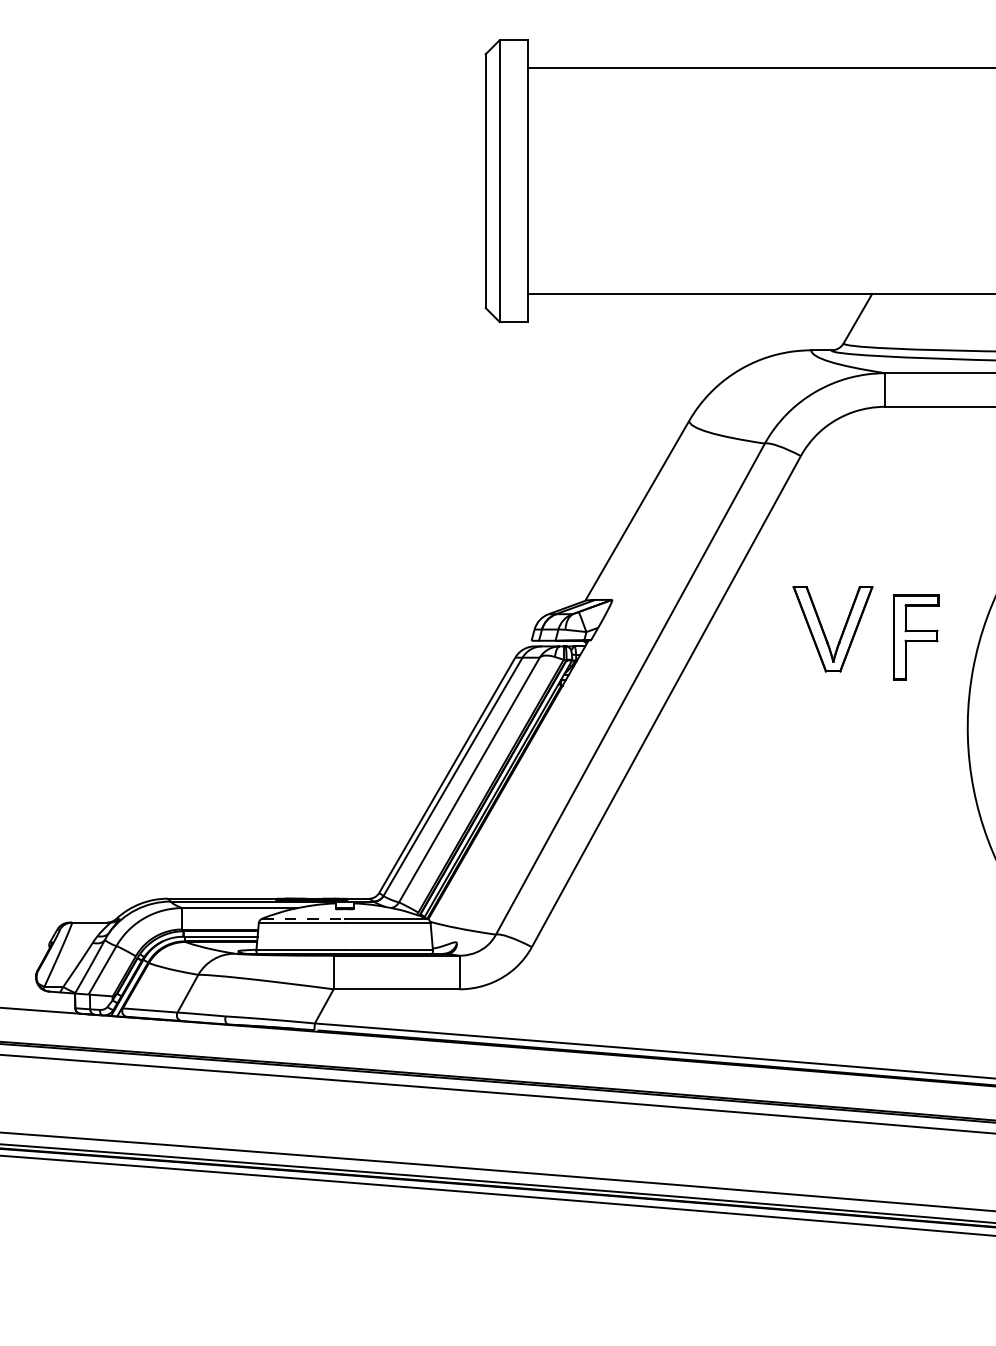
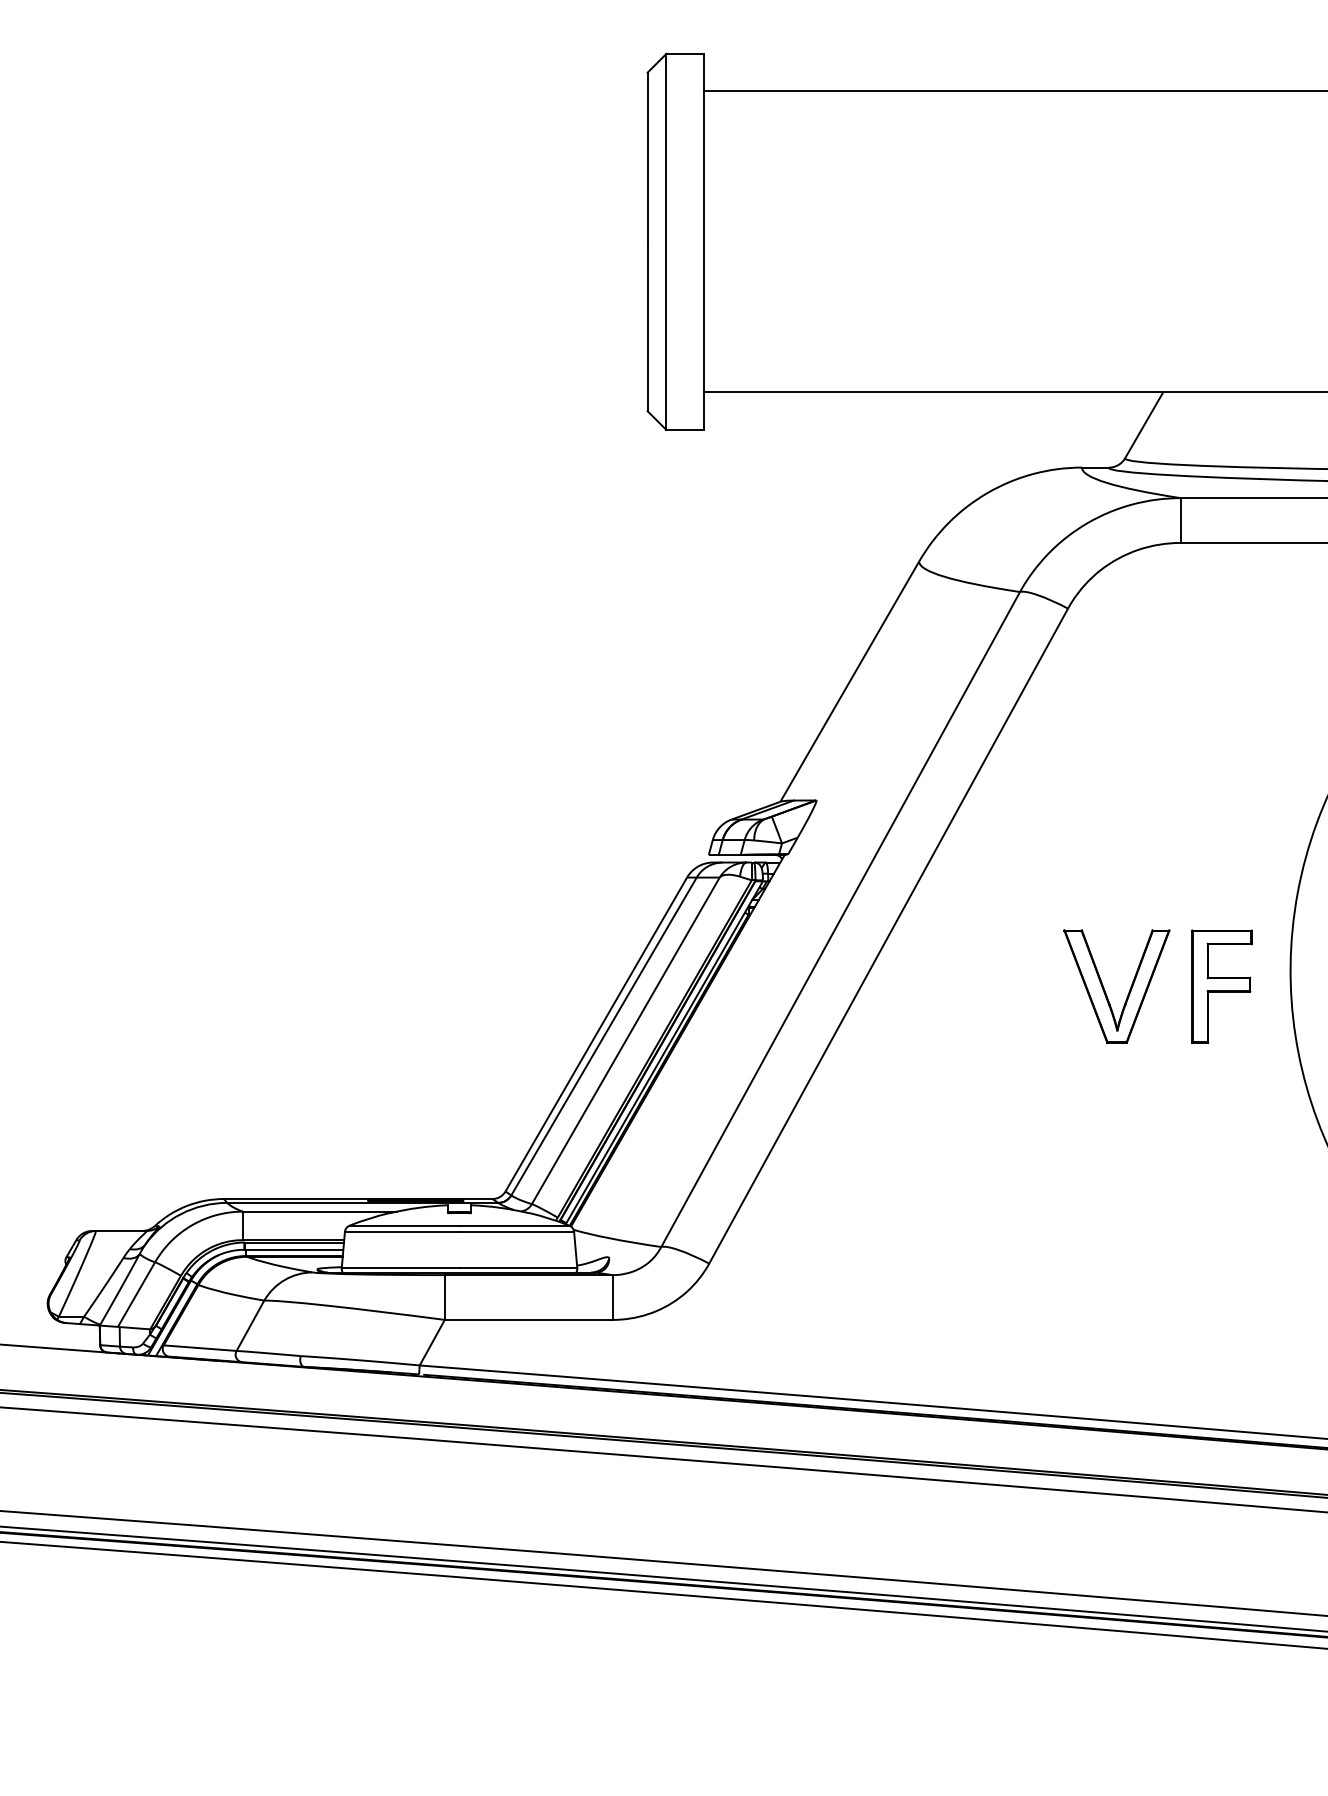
part: (824, 632) -> (1105, 990), moved
part: (915, 637) -> (1221, 986), moved
line: (303, 918) -> (404, 1225), dashed -> solid

